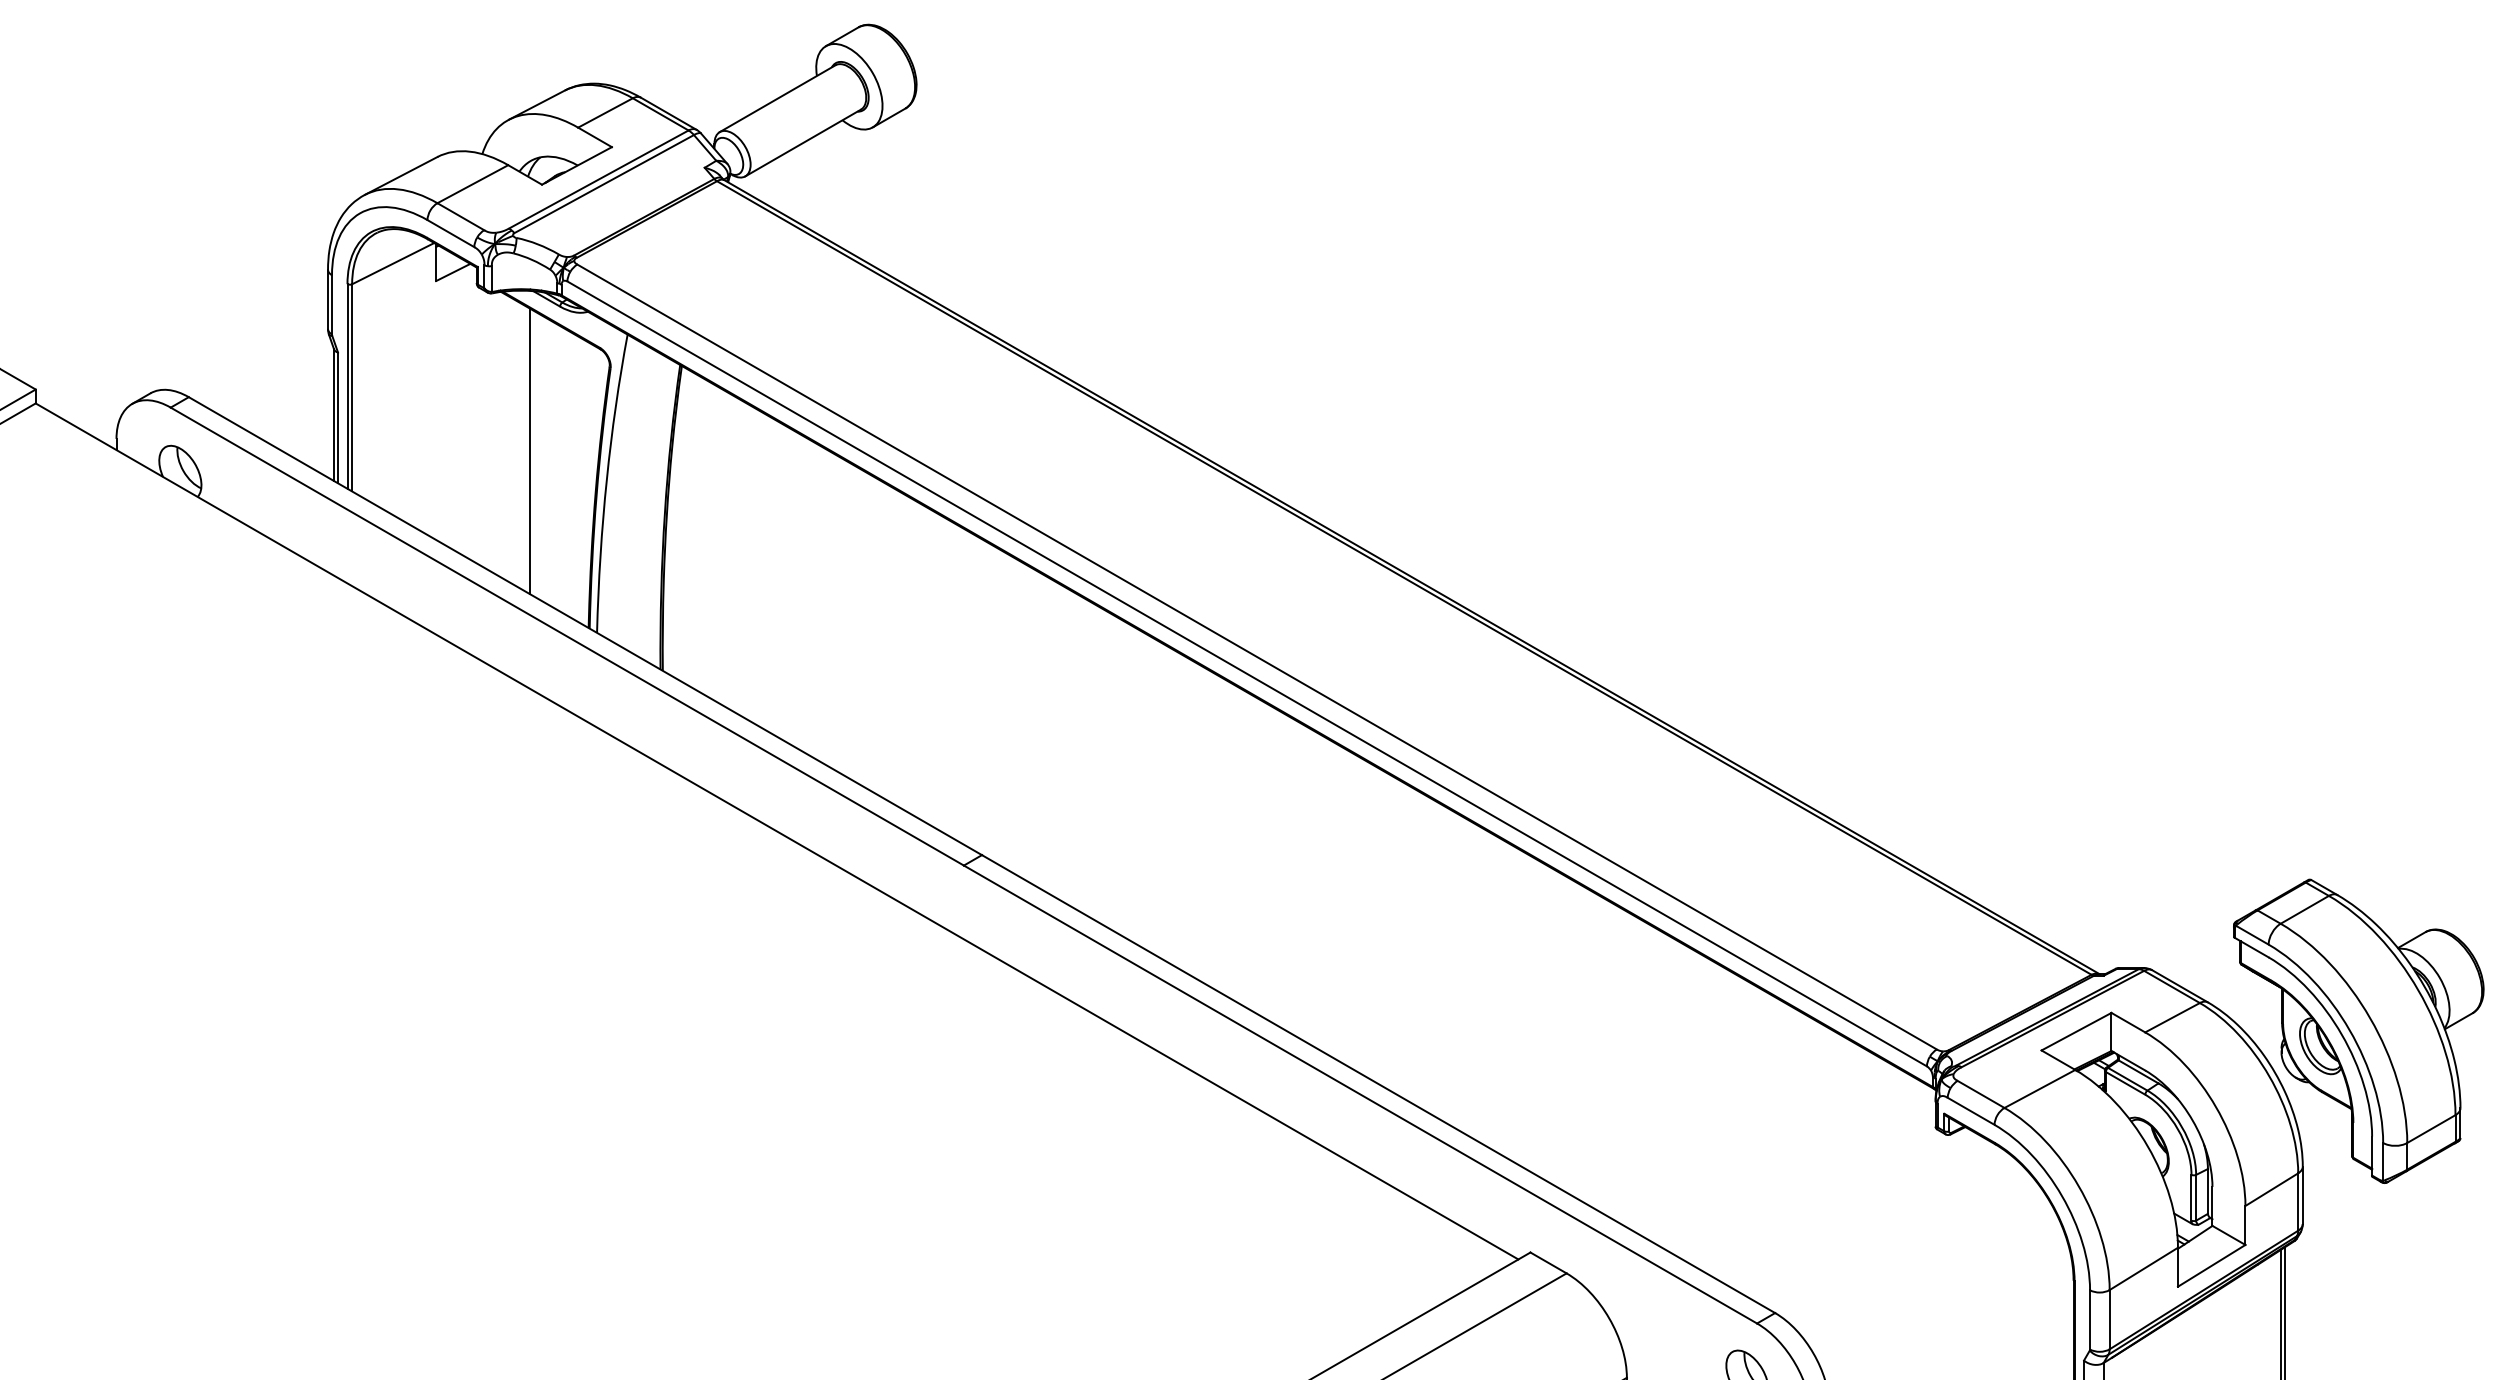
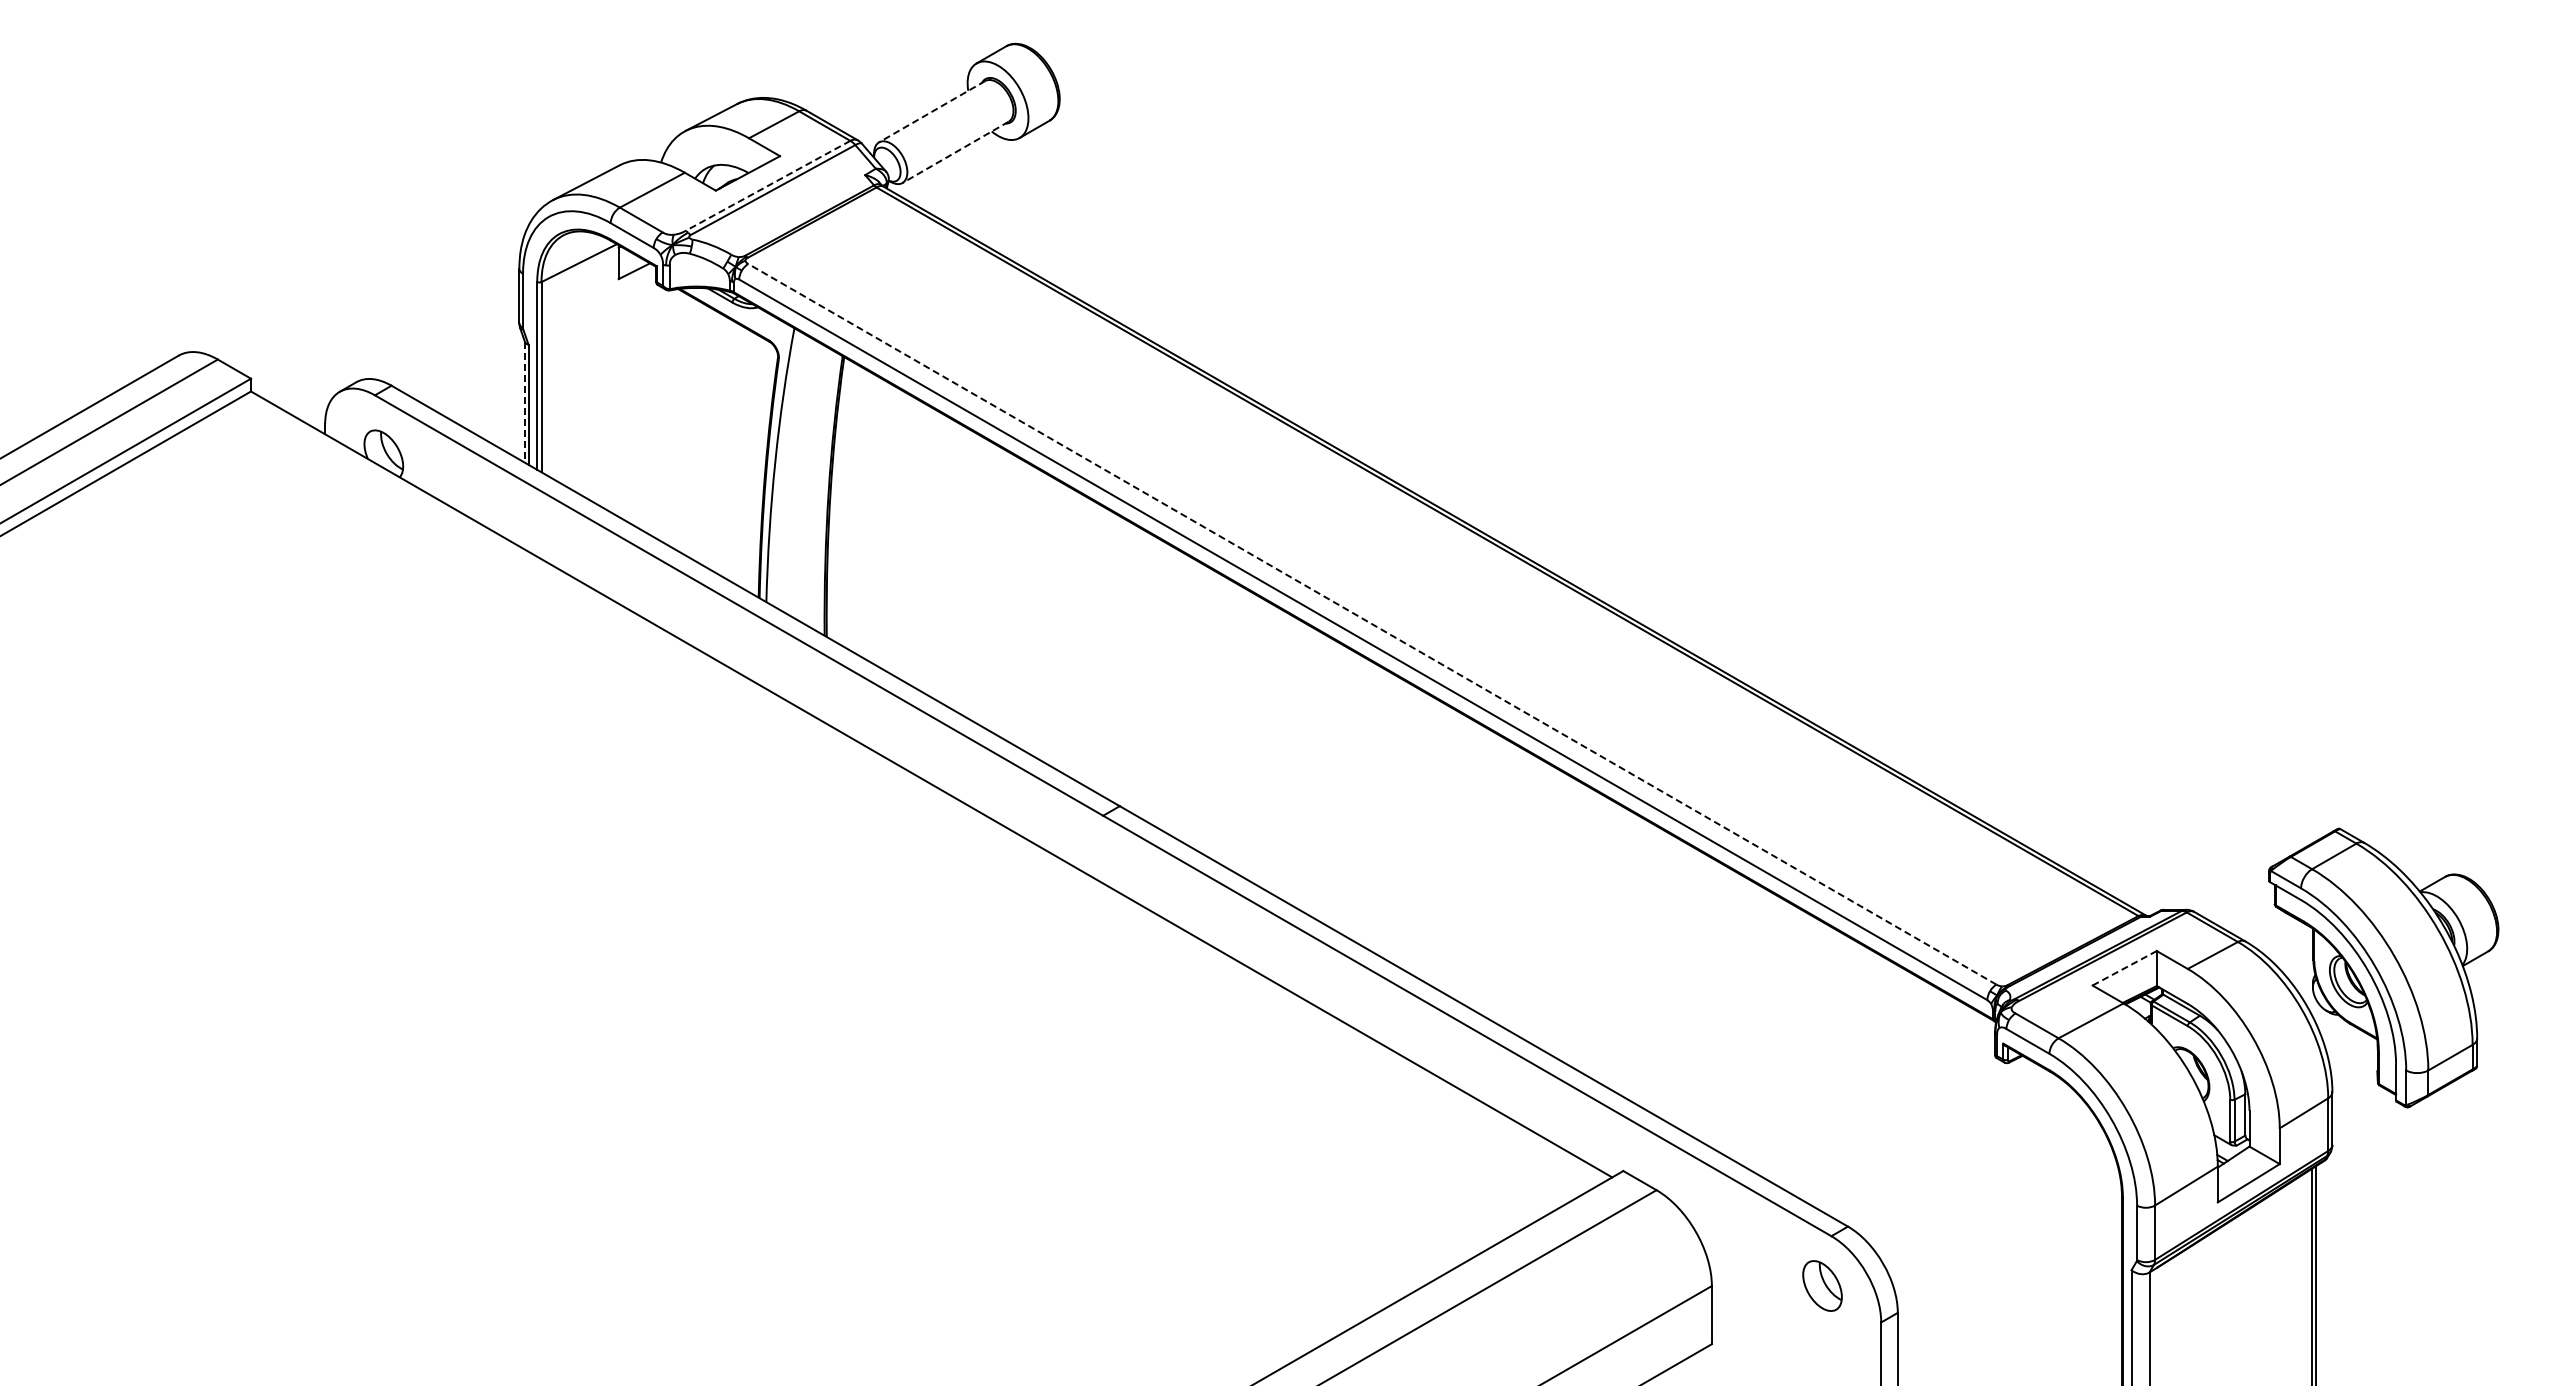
line: (776, 98) -> (931, 111), solid -> dashed
line: (803, 143) -> (955, 152), solid -> dashed
line: (599, 179) -> (768, 185), solid -> dashed
line: (333, 415) -> (524, 402), solid -> dashed
line: (530, 451) -> (705, 435), removed
line: (1257, 657) -> (1372, 624), solid -> dashed
line: (2077, 1031) -> (2125, 968), solid -> dashed

